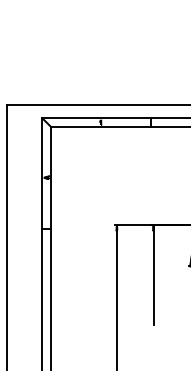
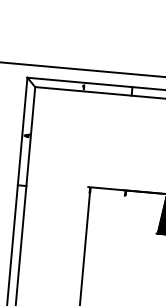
line: (153, 277) -> (121, 241), removed

